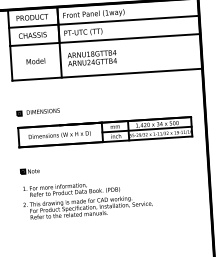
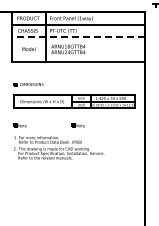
line: (105, 40) -> (78, 37), solid -> dashed
part: (112, 165) -> (77, 125), added

